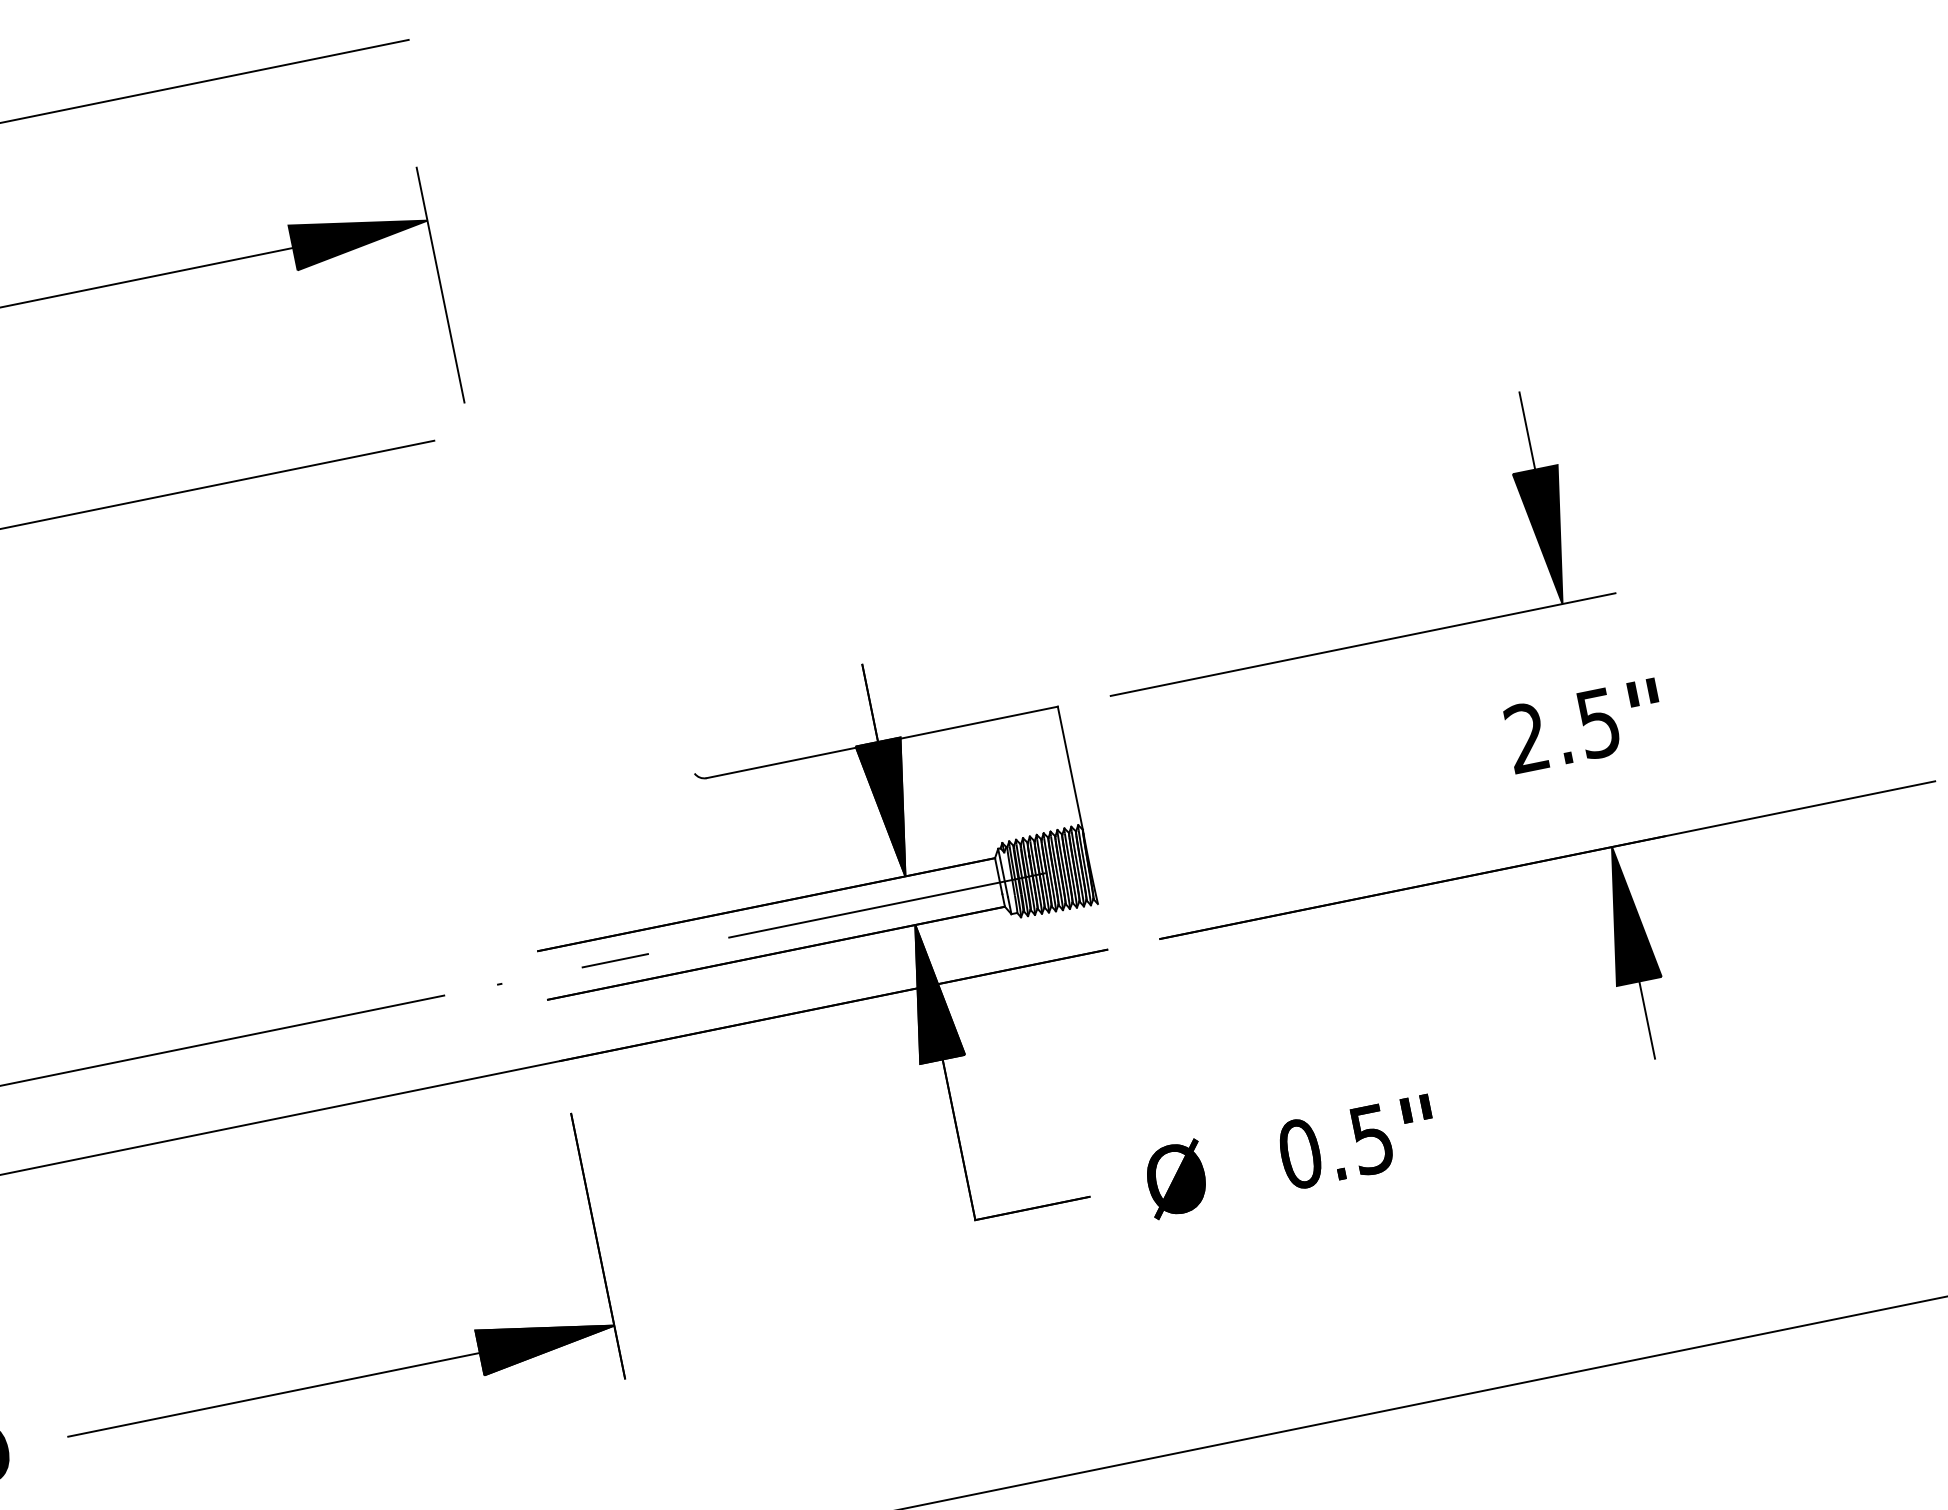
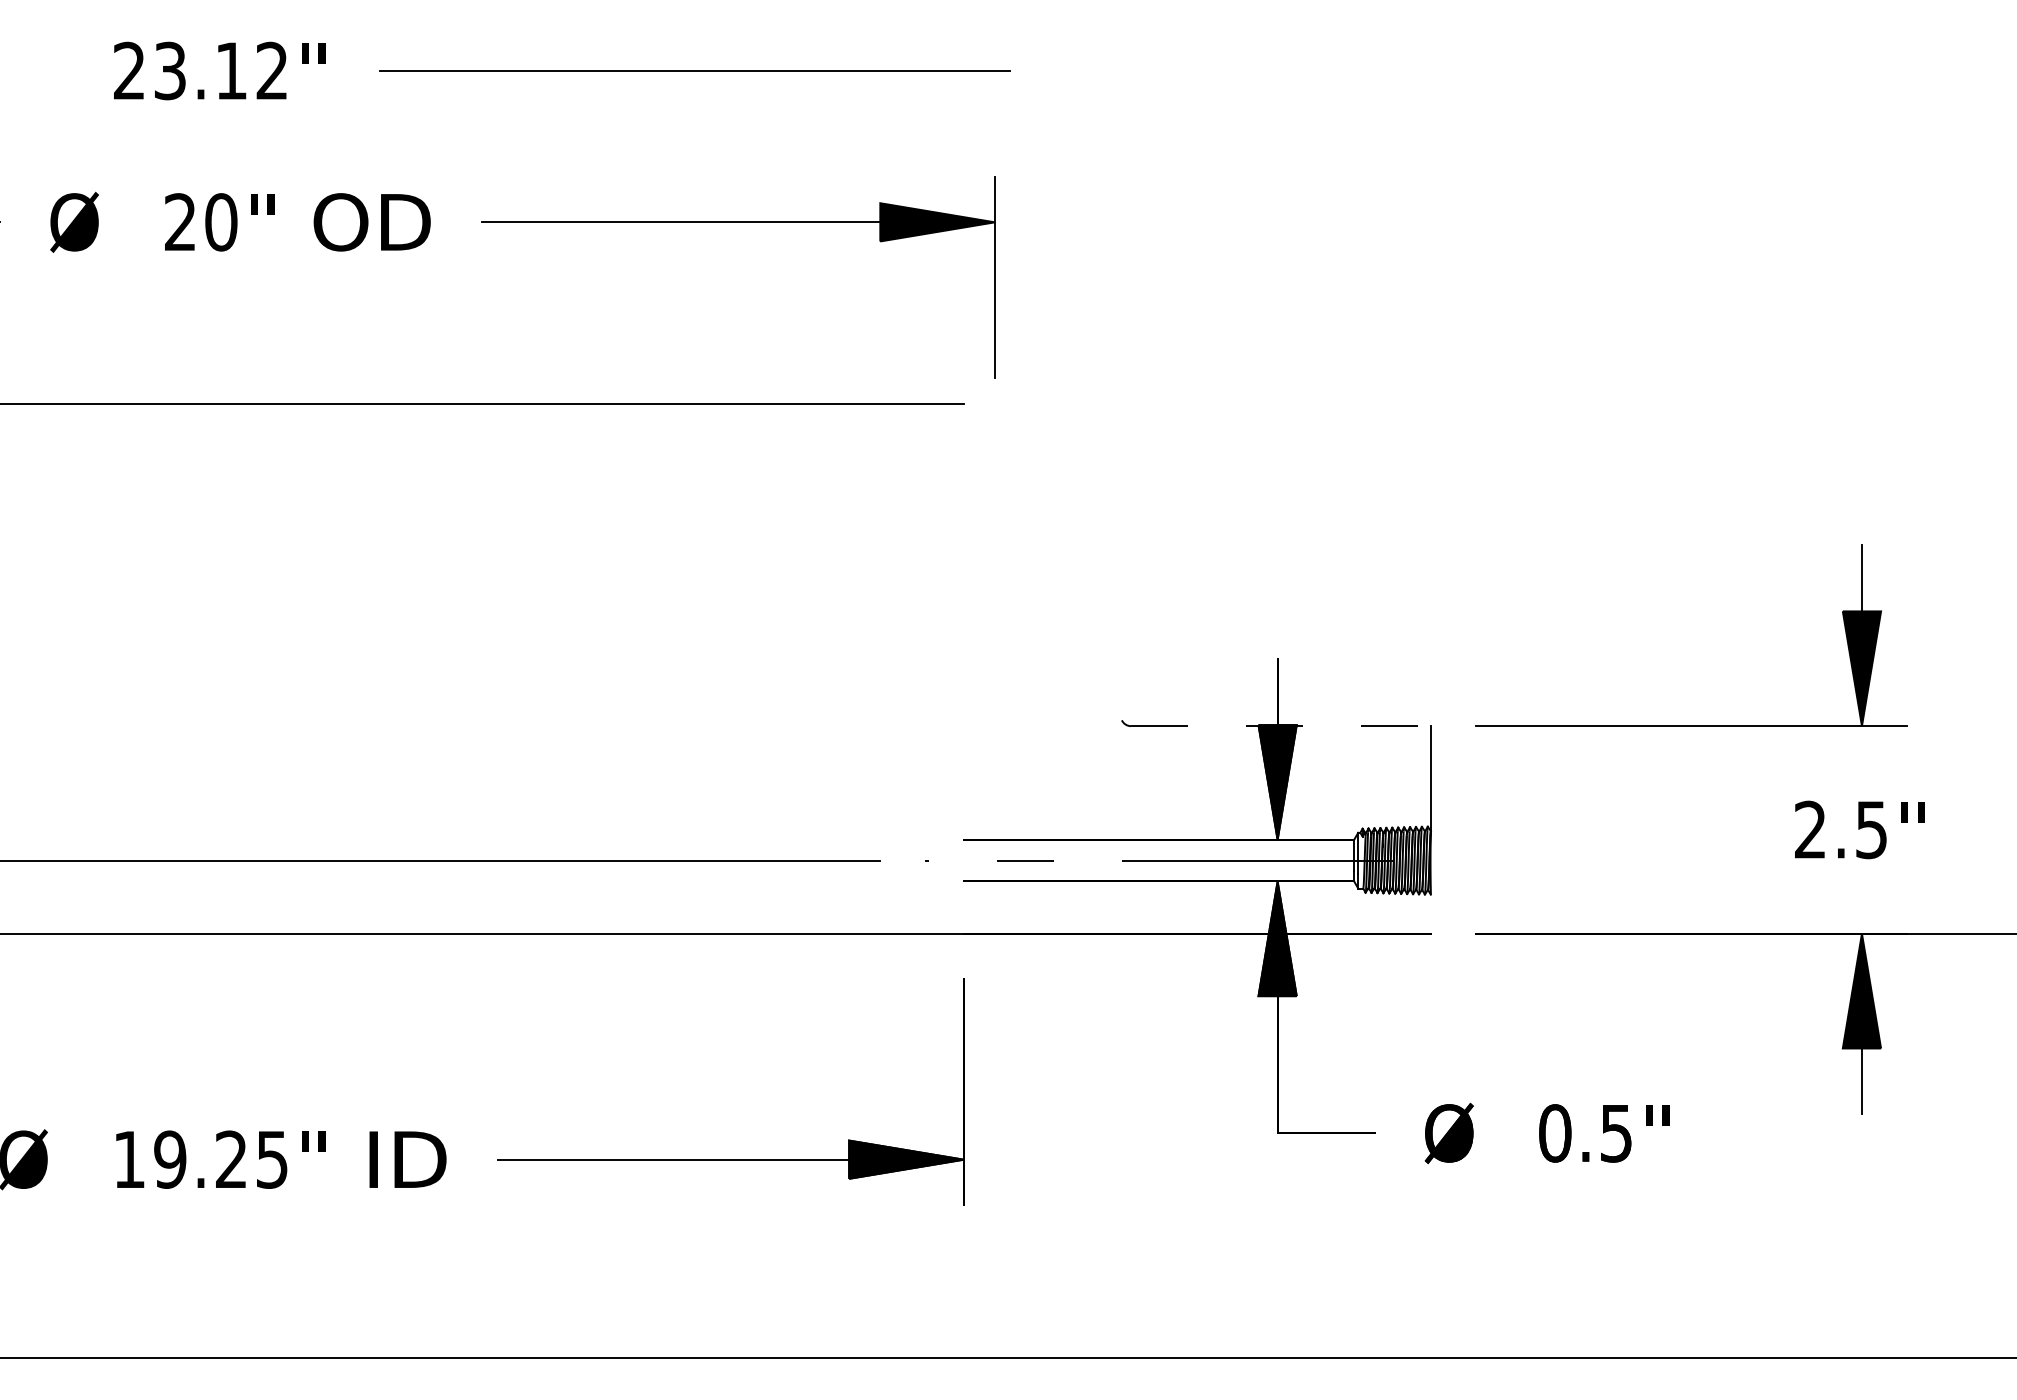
line: (881, 742) -> (1280, 726), solid -> dashed

